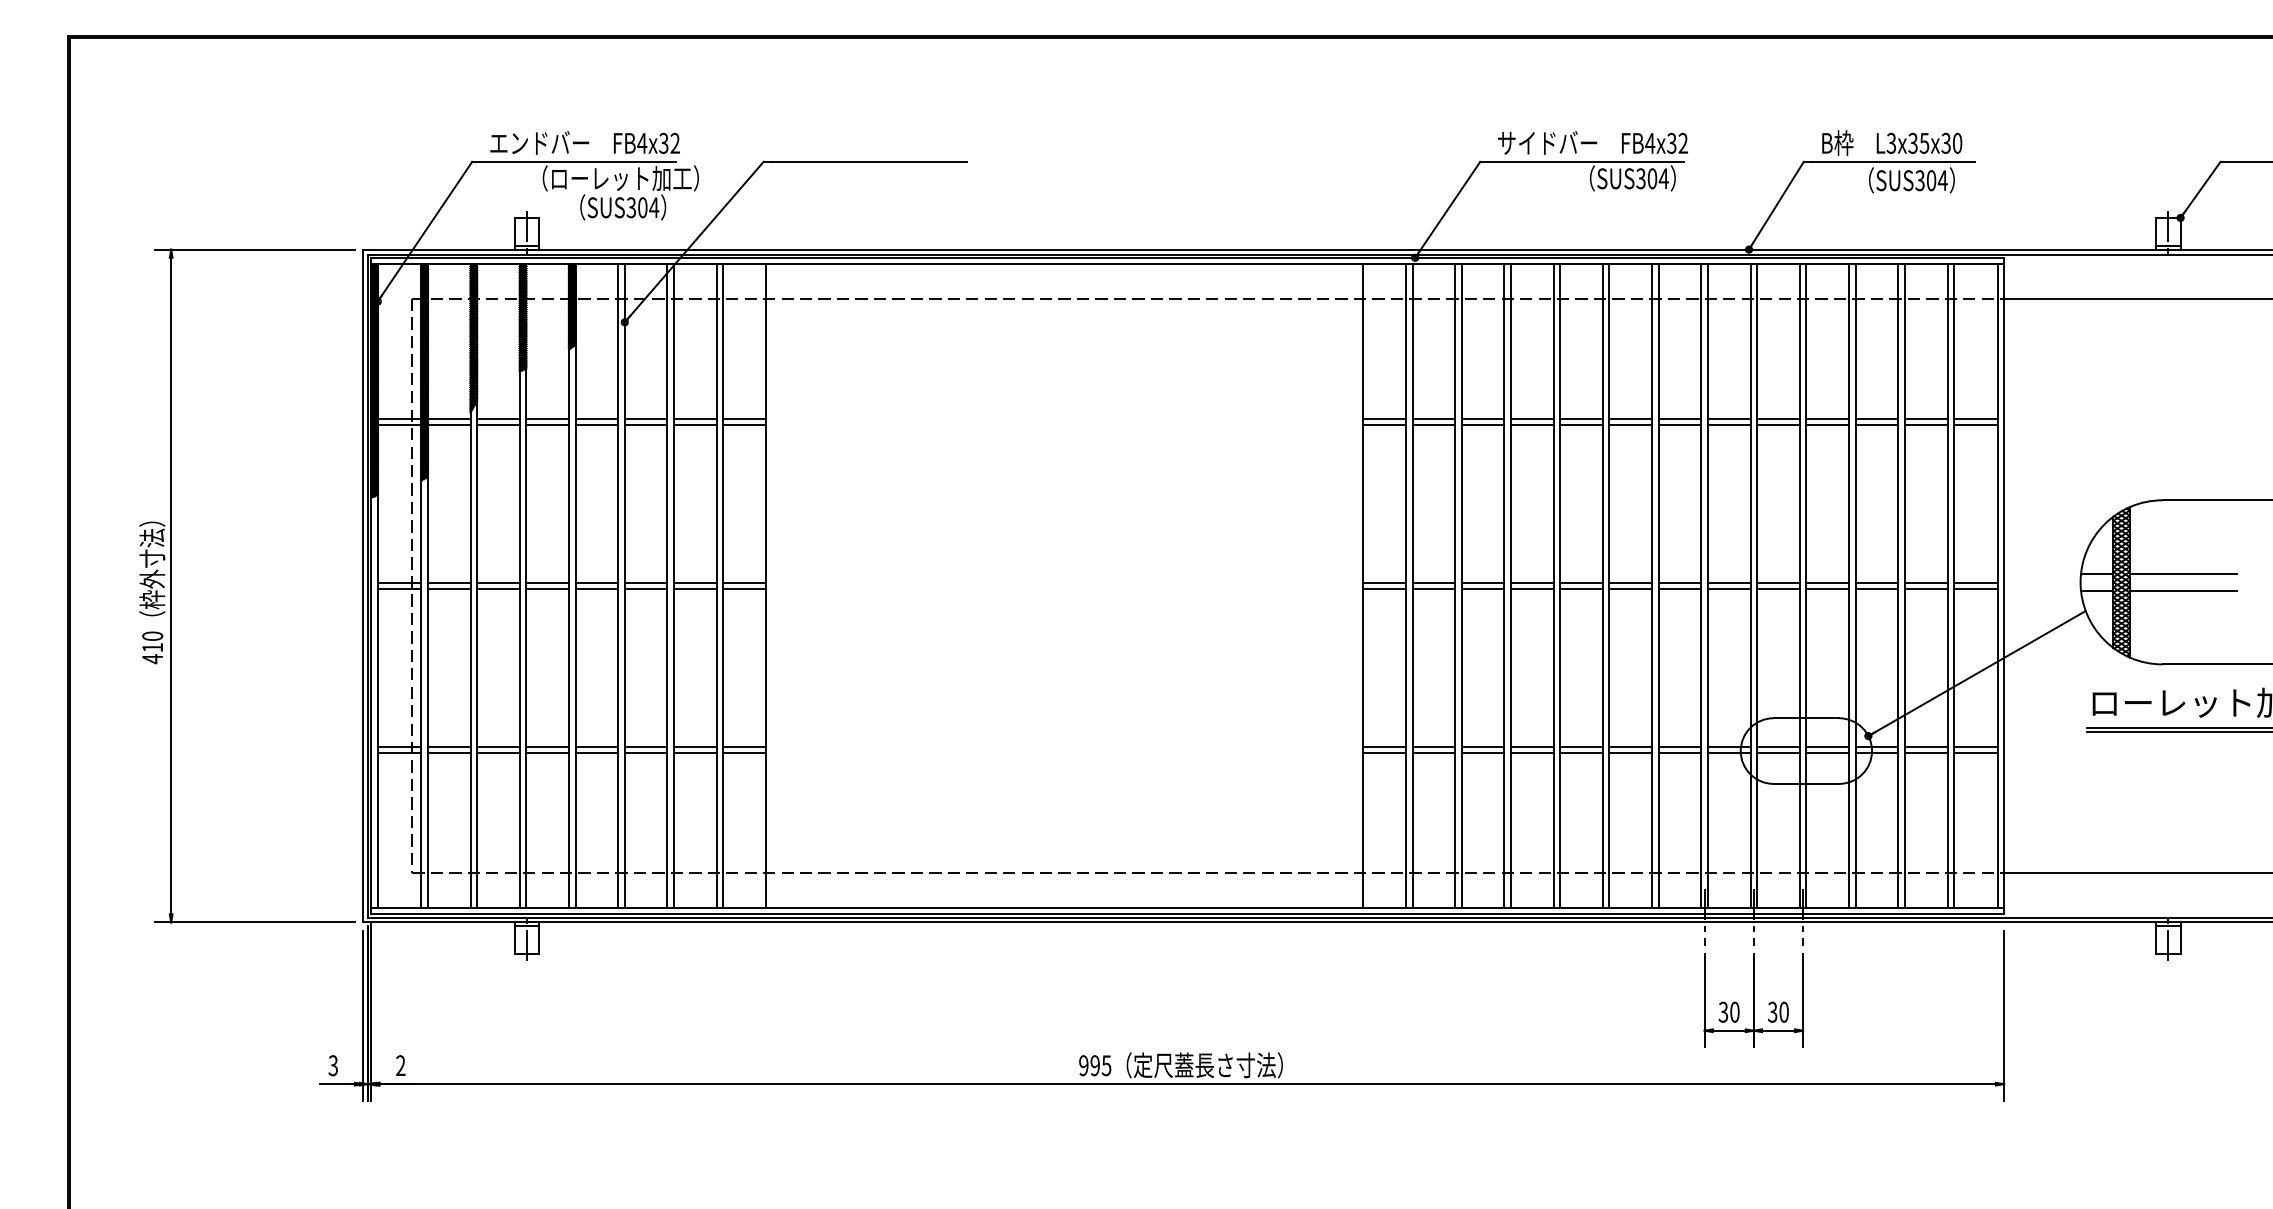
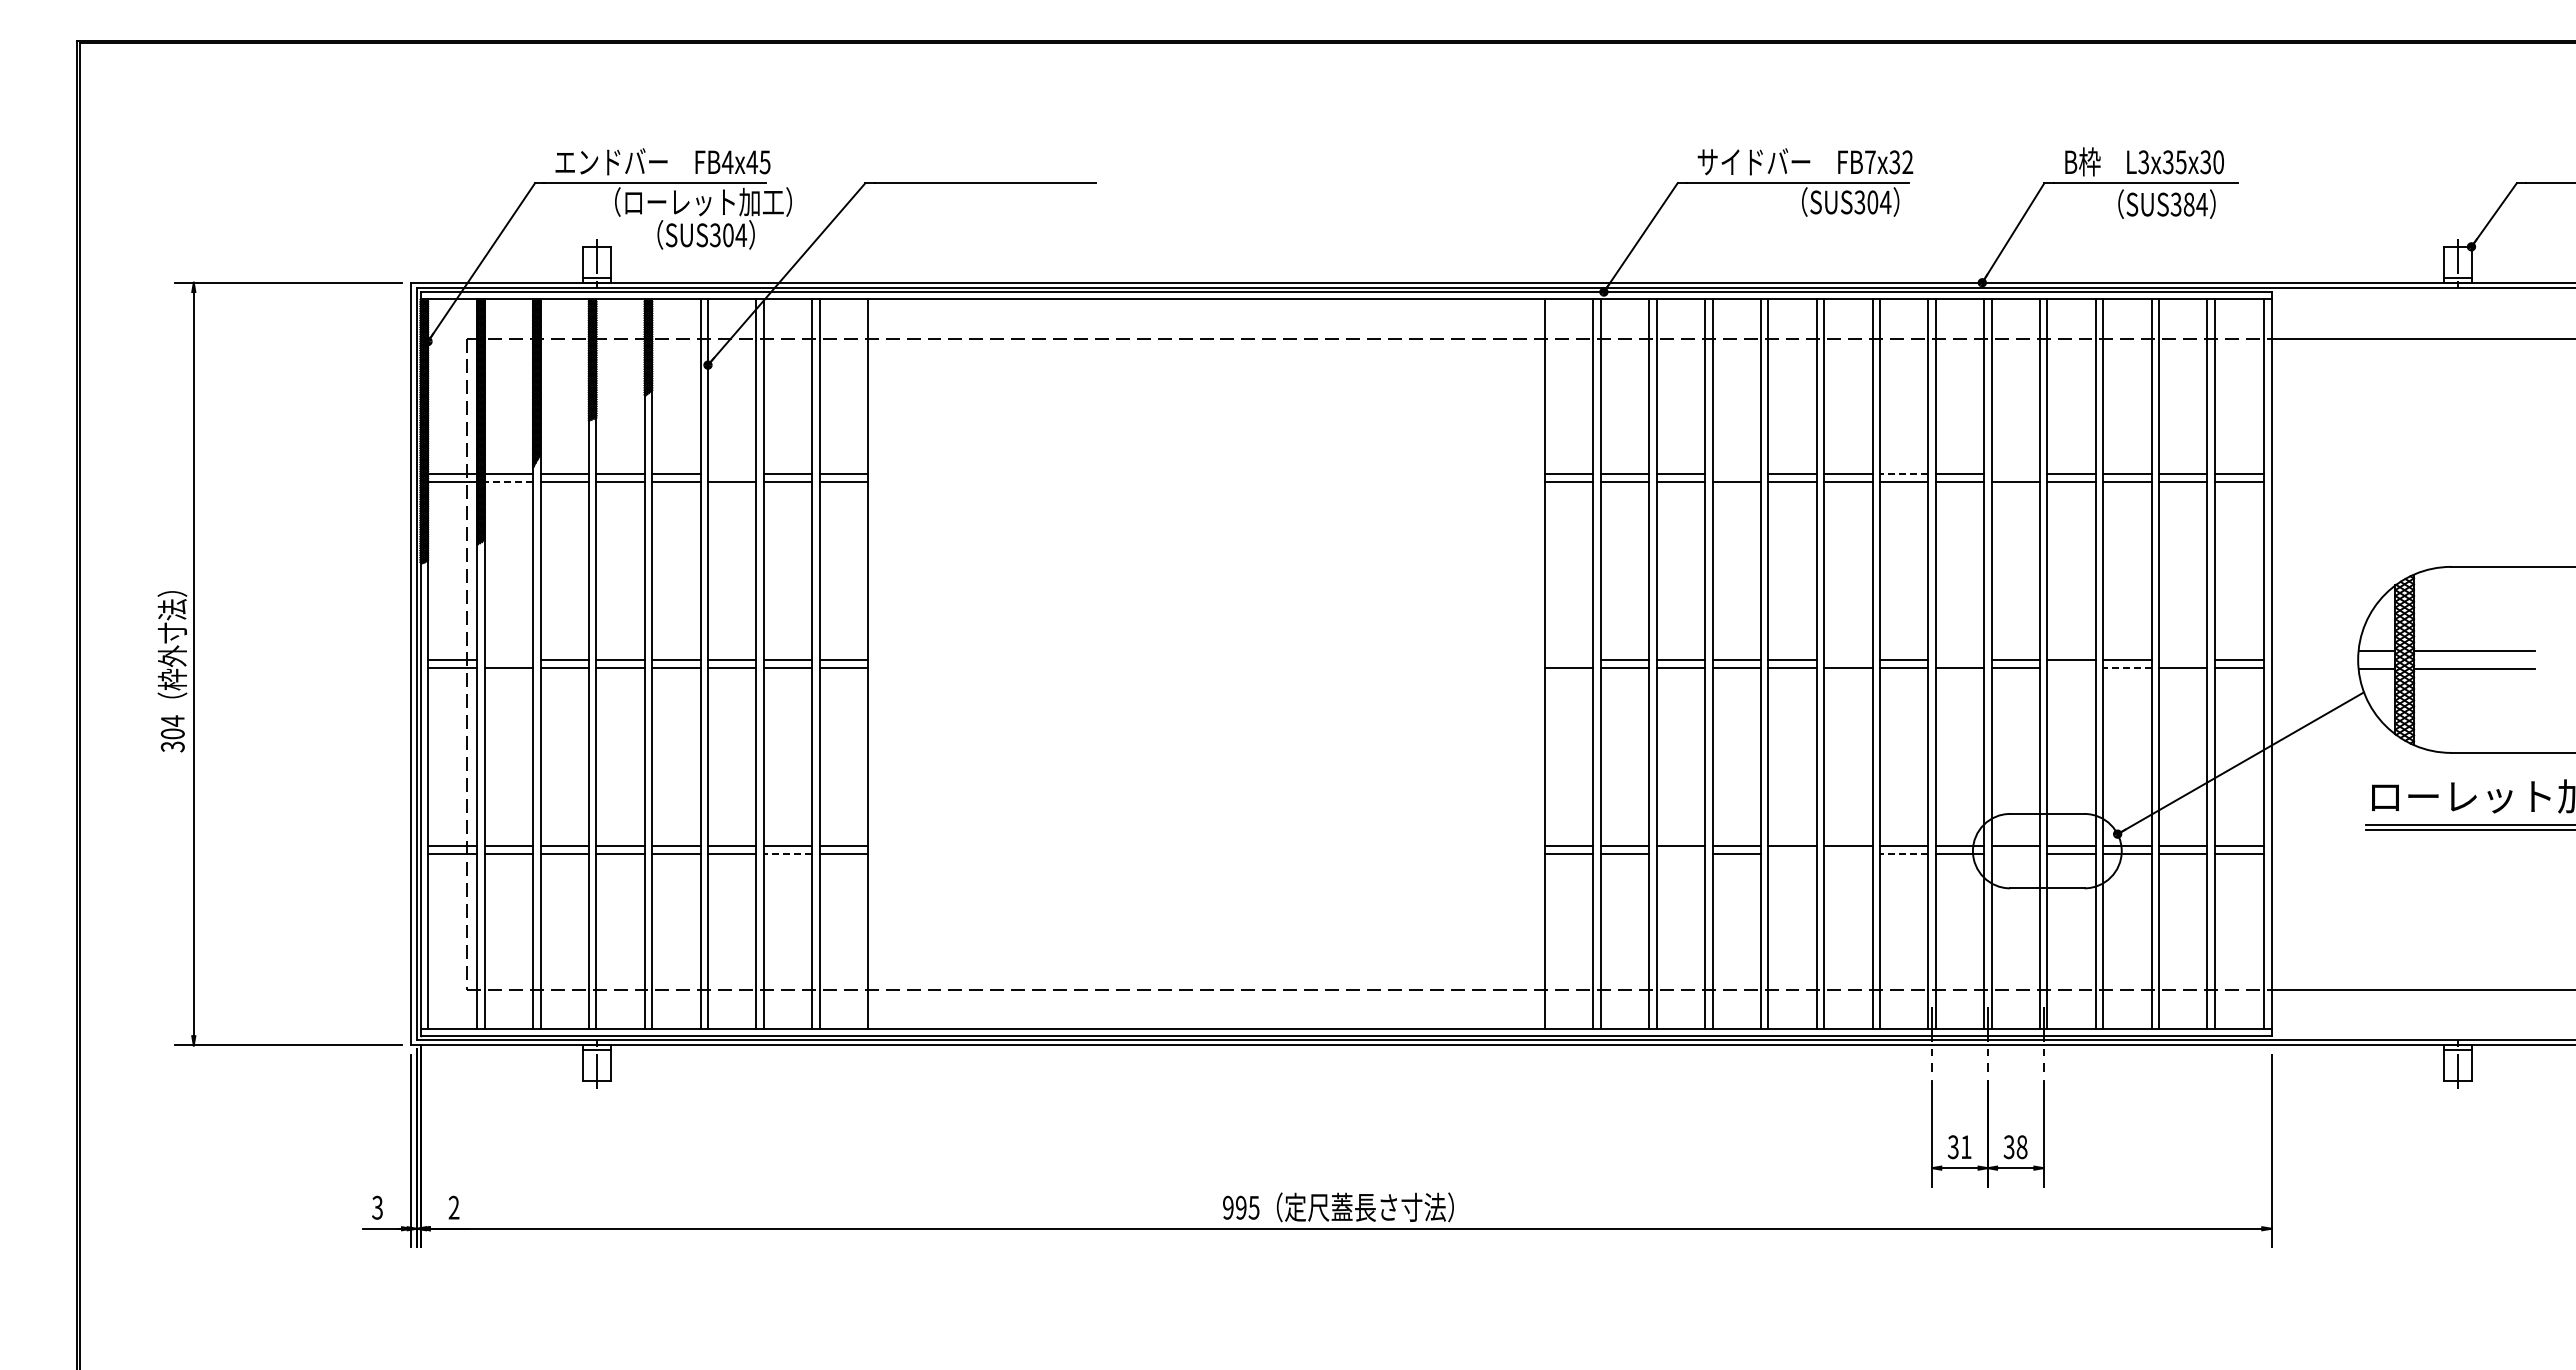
text: (1650, 142) -> (1870, 161), FB4x32 -> FB7x32
text: (669, 143) -> (758, 162), FB4x32 -> FB4x45
text: (1930, 180) -> (2188, 204), SUS304 -> SUS384
line: (645, 418) -> (731, 474), removed
line: (1532, 418) -> (1736, 474), removed
line: (1679, 418) -> (1903, 474), solid -> dashed
line: (1778, 418) -> (2015, 474), removed
line: (448, 424) -> (508, 481), solid -> dashed
line: (448, 582) -> (508, 660), removed
line: (1384, 582) -> (1569, 660), removed
line: (1630, 582) -> (1848, 660), removed
line: (1728, 582) -> (1959, 660), removed
line: (1925, 582) -> (2182, 660), removed
line: (1827, 589) -> (2071, 667), removed
line: (1876, 589) -> (2126, 667), solid -> dashed
text: (152, 647) -> (172, 733), 410 -> 304
line: (694, 753) -> (787, 853), solid -> dashed
line: (1482, 753) -> (1680, 853), removed
line: (1581, 753) -> (1792, 853), removed
line: (1630, 753) -> (1848, 853), removed
line: (1679, 753) -> (1903, 853), solid -> dashed
line: (1778, 753) -> (2015, 853), removed
text: (1735, 1012) -> (1966, 1147), 30 -> 31
text: (1783, 1012) -> (2021, 1147), 30 -> 38

